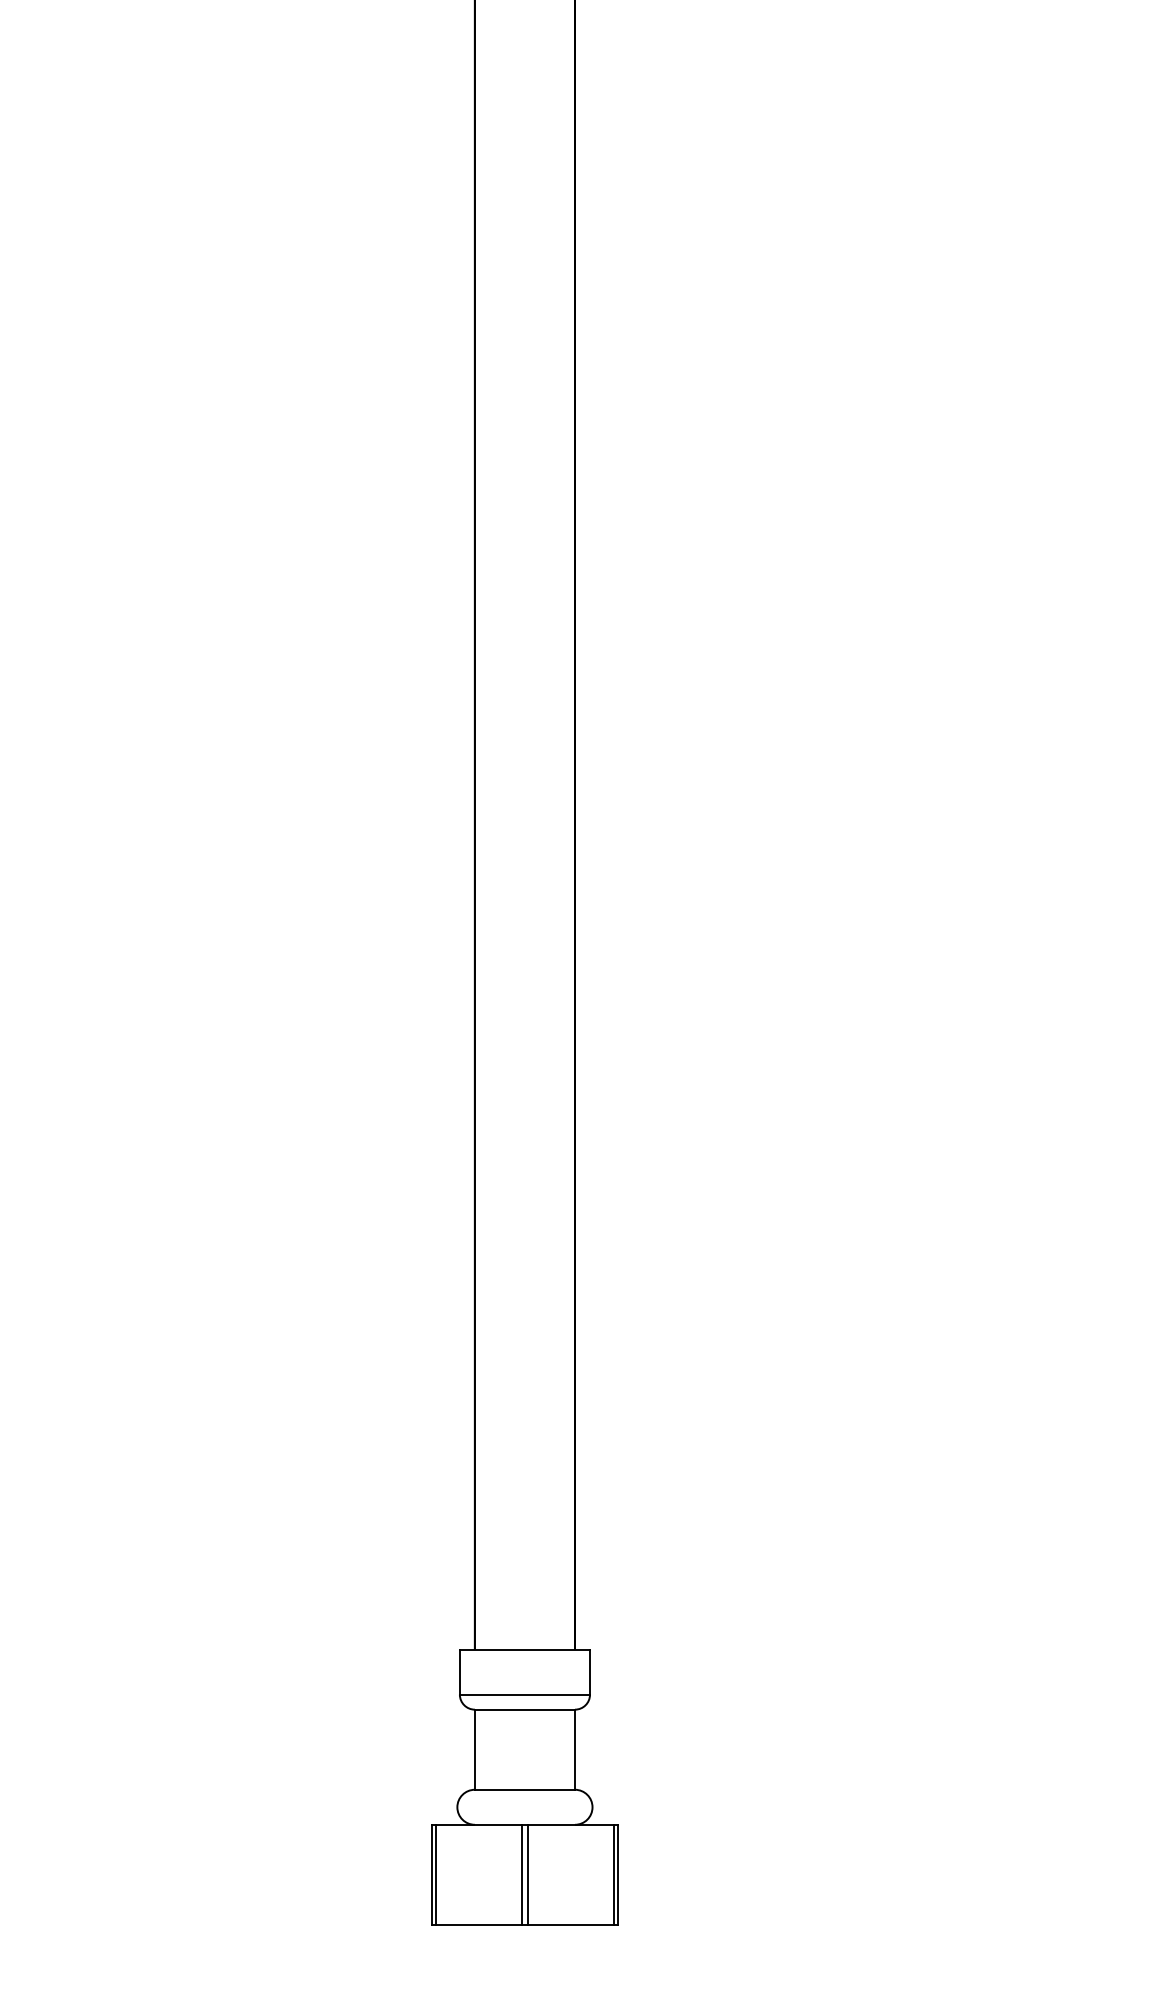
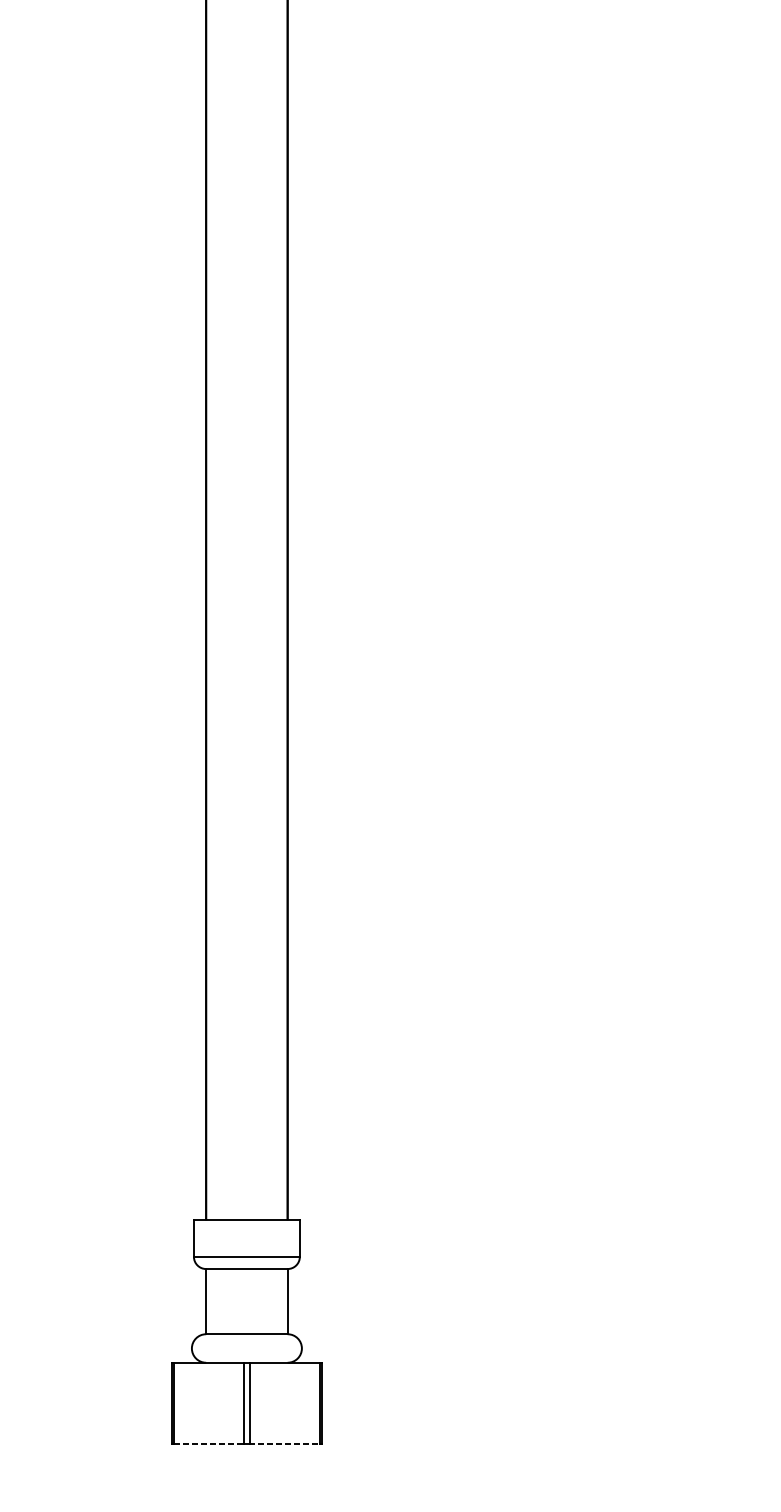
line: (479, 1924) -> (209, 1443), solid -> dashed
line: (571, 1924) -> (284, 1443), solid -> dashed

